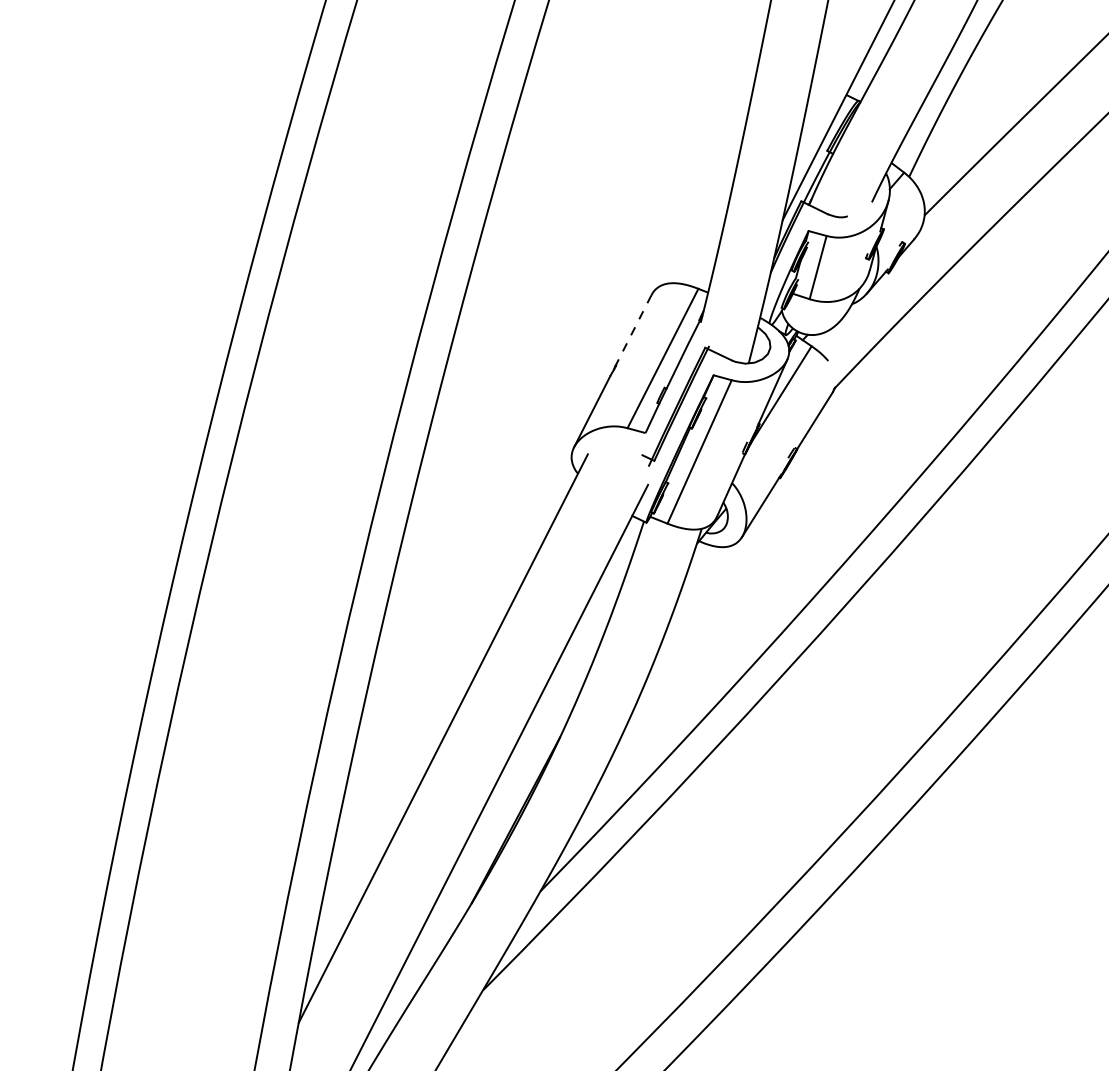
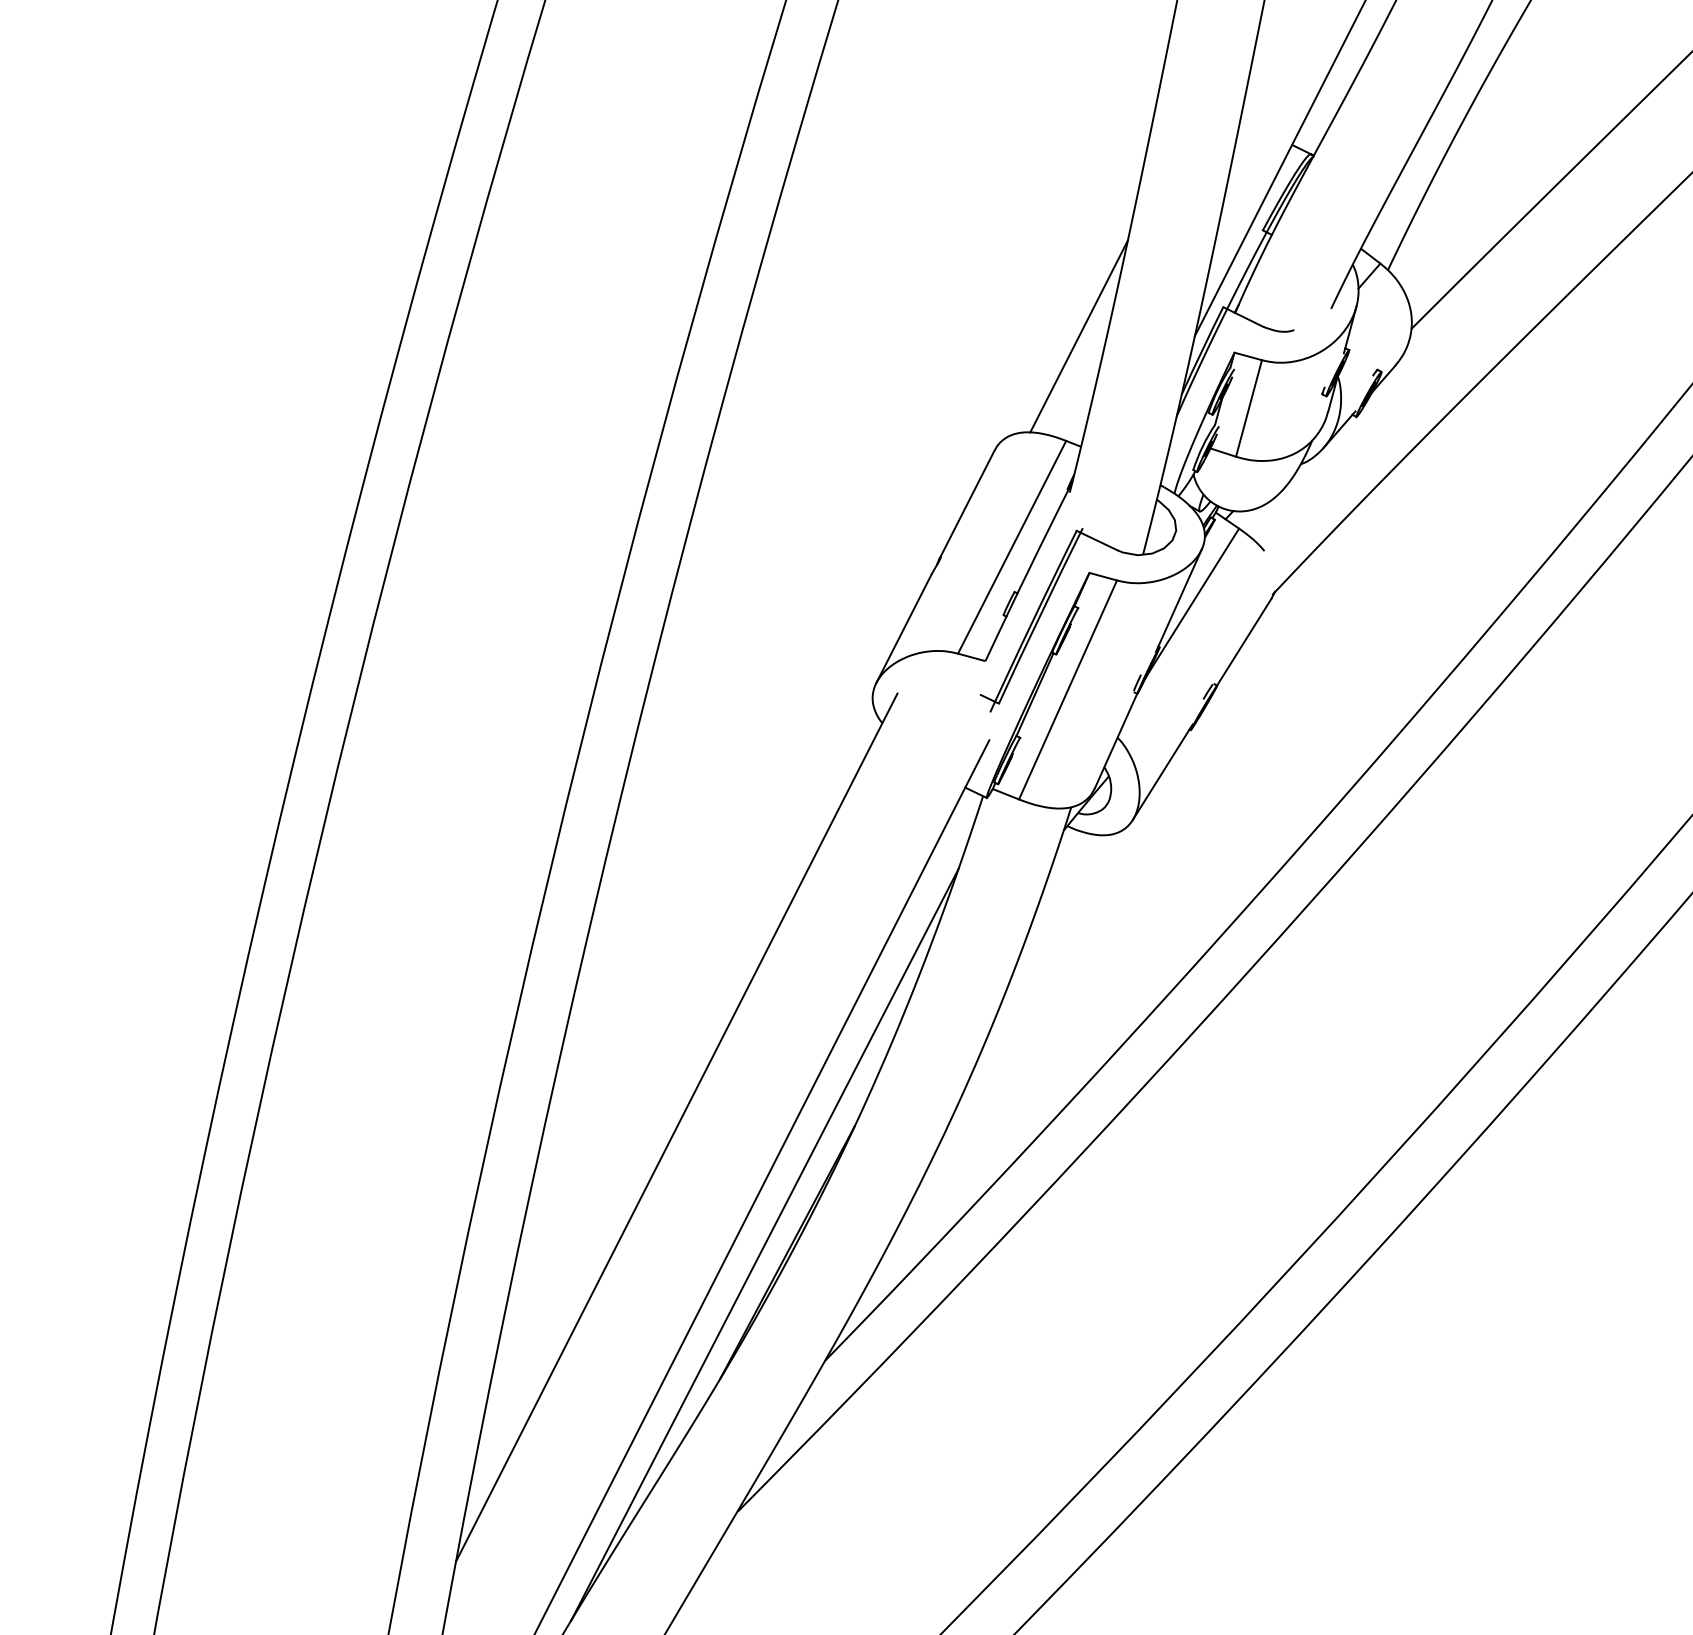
line: (706, 220) -> (1078, 336), added
line: (633, 330) -> (967, 504), dashed -> solid
line: (500, 815) -> (764, 1244), added

